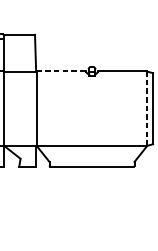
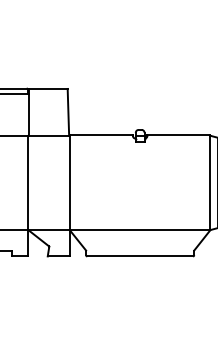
line: (61, 71) -> (101, 135), dashed -> solid
line: (147, 108) -> (210, 182), dashed -> solid

